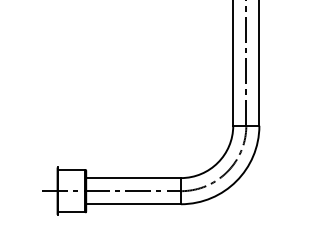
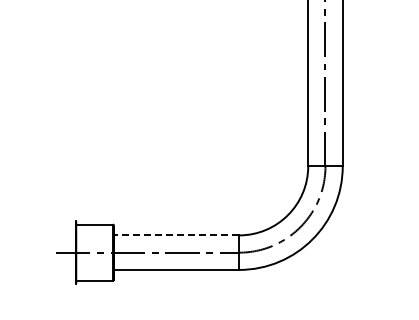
line: (133, 178) -> (176, 235), solid -> dashed

